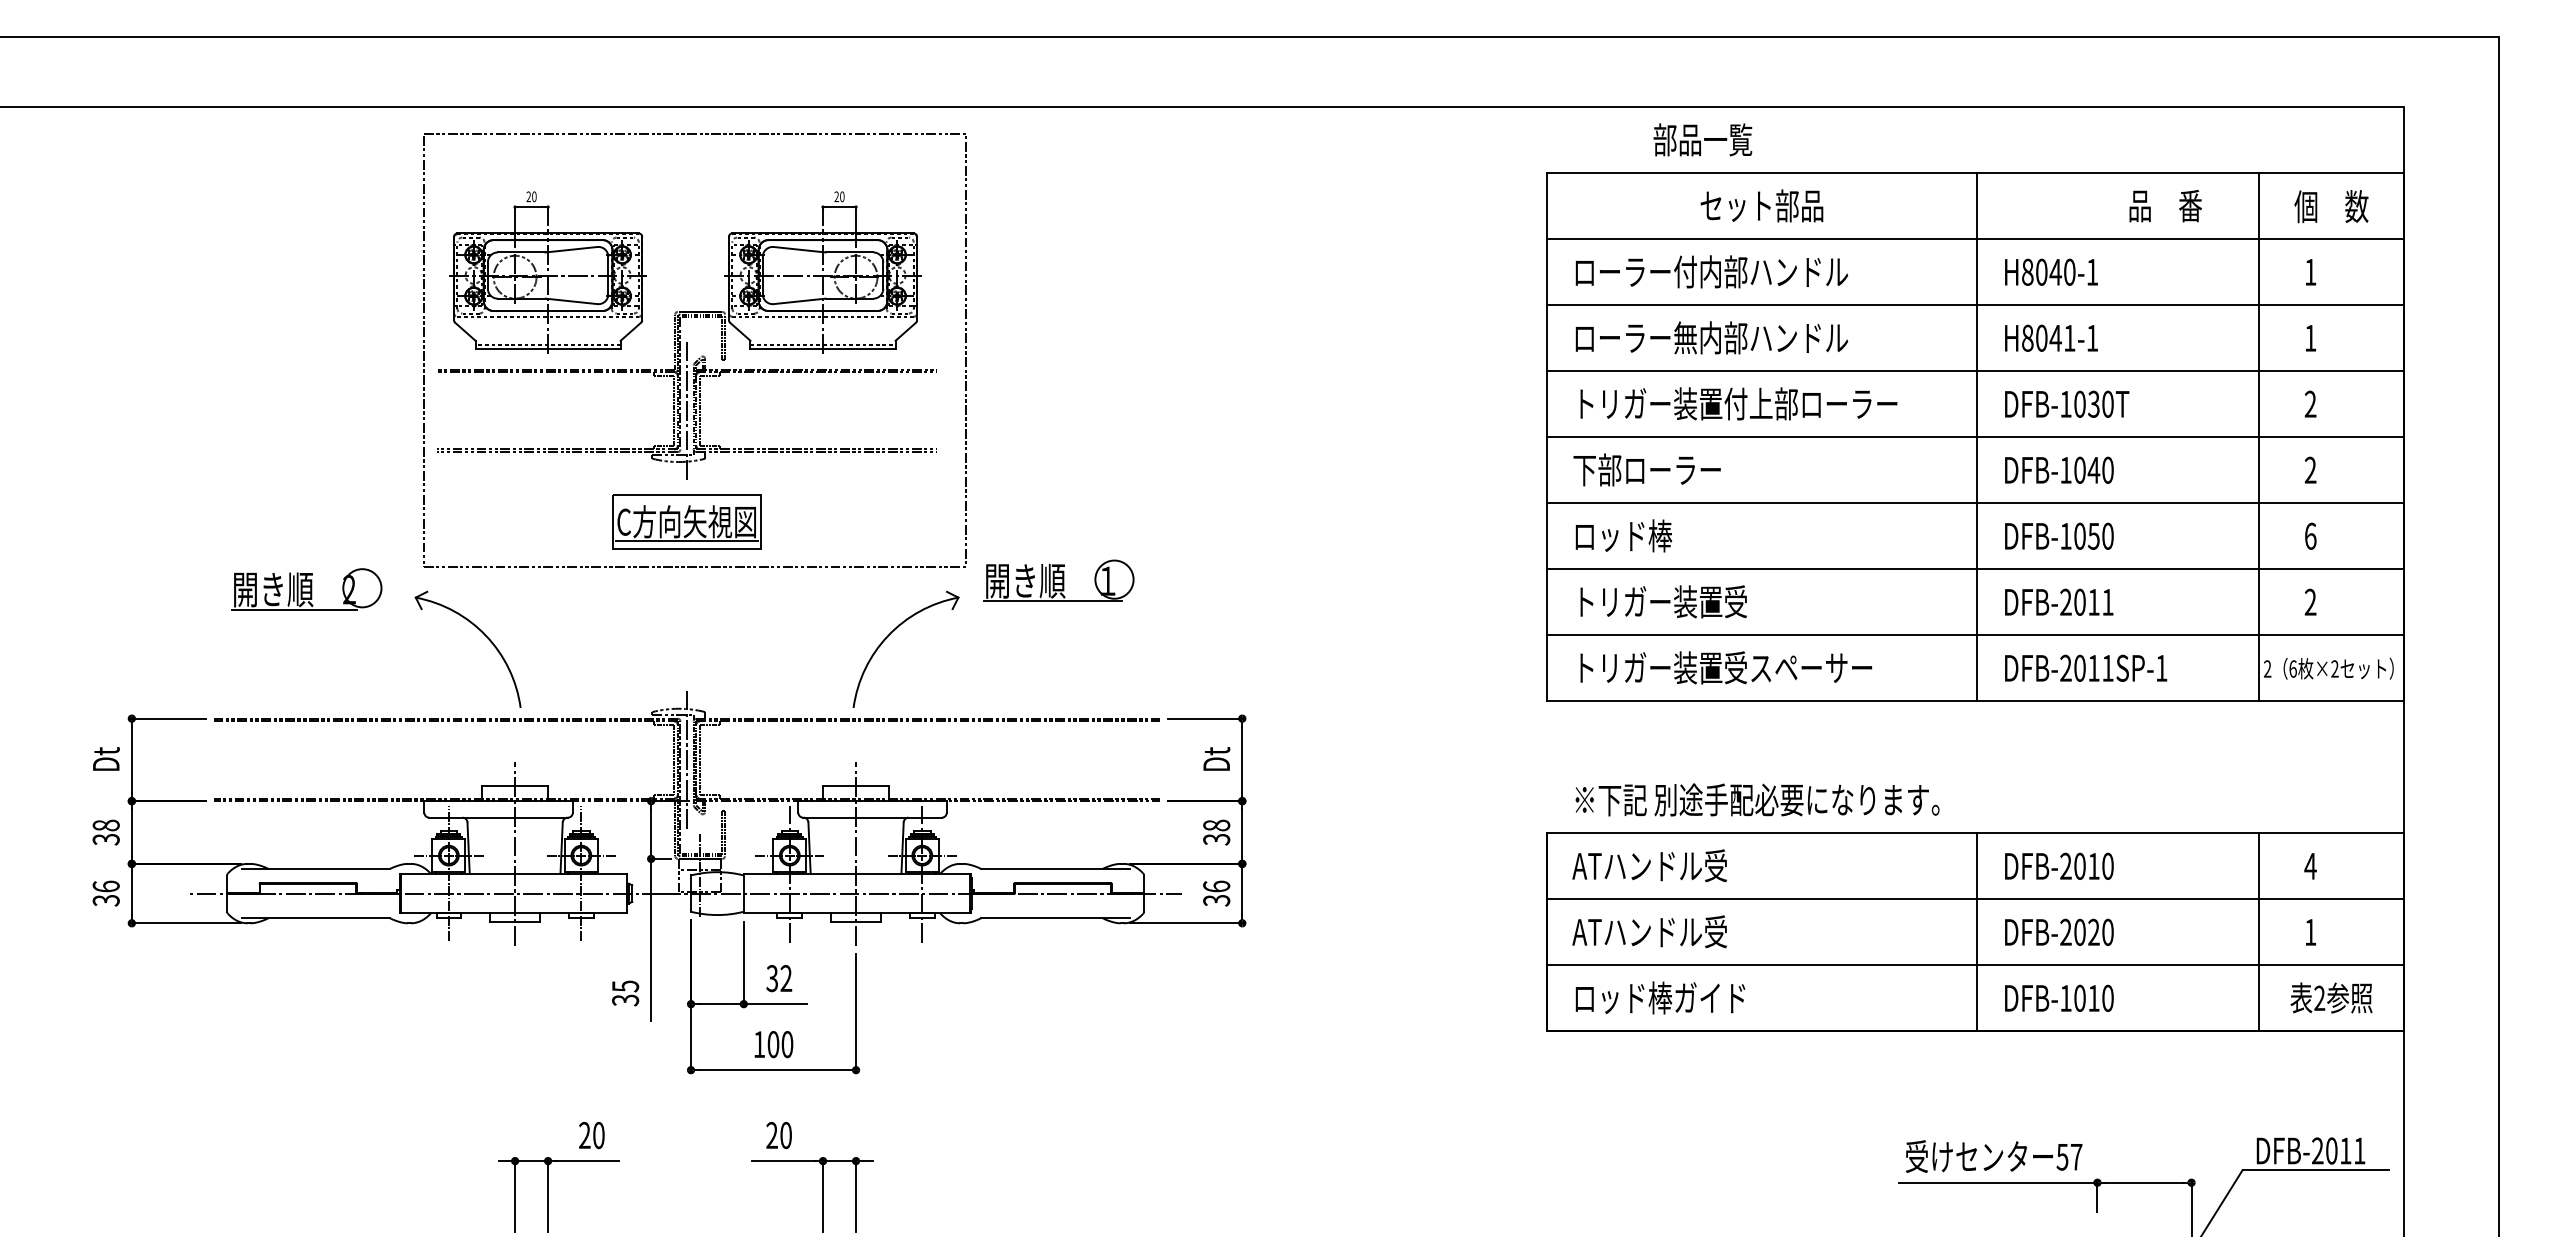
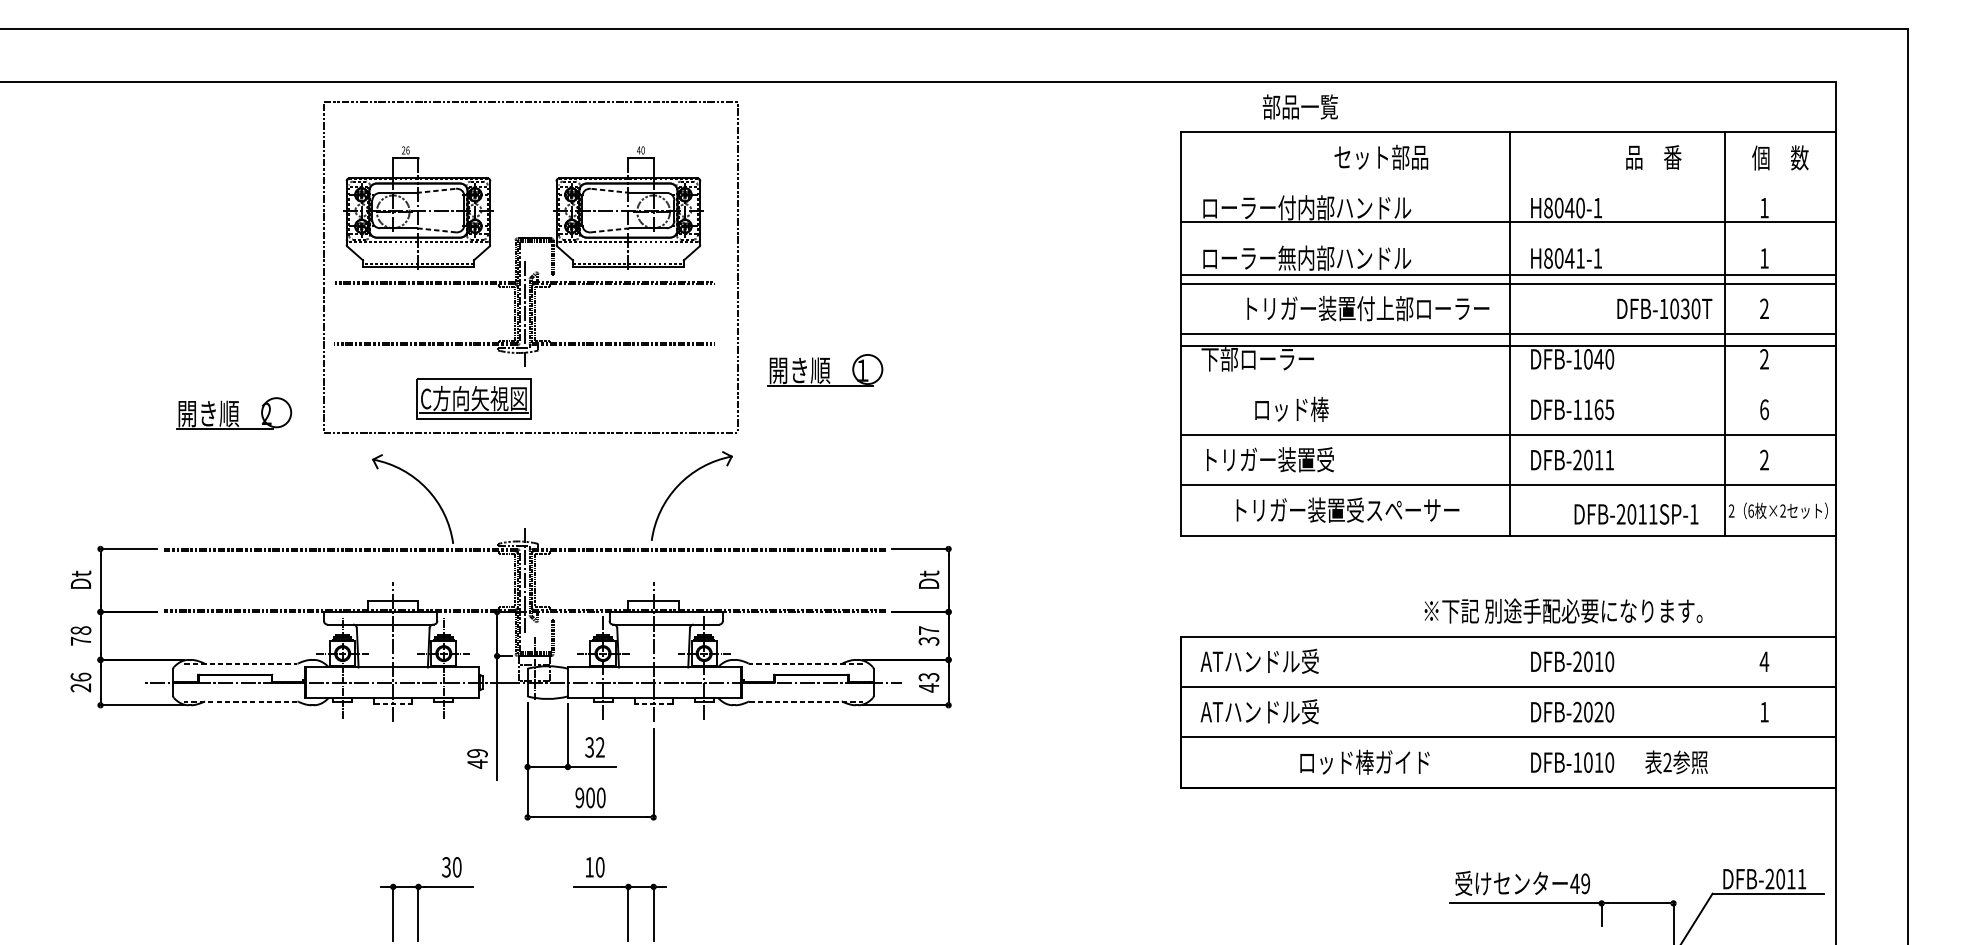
text: (534, 196) -> (408, 150), 20 -> 26
text: (836, 196) -> (638, 150), 20 -> 40
text: (1761, 205) -> (1381, 157), moved
line: (1974, 239) -> (1507, 222), moved
line: (572, 249) -> (437, 190), solid -> dashed
line: (799, 249) -> (610, 190), solid -> dashed
line: (571, 301) -> (436, 230), solid -> dashed
line: (800, 301) -> (611, 230), solid -> dashed
line: (1974, 305) -> (1507, 275), moved
text: (1738, 403) -> (1368, 308), moved
text: (2067, 403) -> (1665, 308), moved
line: (1974, 503) -> (1507, 346), moved
part: (686, 521) -> (473, 398), moved
text: (1623, 535) -> (1291, 409), moved
text: (2093, 535) -> (1598, 409), DFB-1050 -> DFB-1165
part: (1058, 580) -> (825, 370), moved
part: (306, 589) -> (233, 413), moved
part: (482, 633) -> (424, 487), moved
text: (1726, 667) -> (1348, 509), moved
text: (2086, 667) -> (1636, 513), moved
text: (1757, 799) -> (1563, 610), moved
text: (1216, 825) -> (928, 630), 38 -> 37
text: (105, 839) -> (80, 641), 38 -> 78
line: (316, 868) -> (241, 663), solid -> dashed
line: (1055, 868) -> (805, 663), solid -> dashed
text: (1216, 893) -> (928, 682), 36 -> 43
text: (106, 900) -> (81, 687), 36 -> 26
line: (315, 918) -> (240, 701), solid -> dashed
line: (1056, 918) -> (806, 701), solid -> dashed
line: (515, 921) -> (393, 703), solid -> dashed
line: (856, 921) -> (653, 703), solid -> dashed
line: (1977, 932) -> (1510, 712), removed
line: (2259, 932) -> (1725, 712), removed
text: (625, 993) -> (477, 758), 35 -> 49
text: (1660, 997) -> (1364, 761), moved
text: (2331, 997) -> (1676, 761), moved
text: (759, 1044) -> (579, 797), 100 -> 900
text: (771, 1134) -> (589, 866), 20 -> 10
text: (584, 1135) -> (446, 867), 20 -> 30
text: (2069, 1156) -> (1580, 883), 57 -> 49

